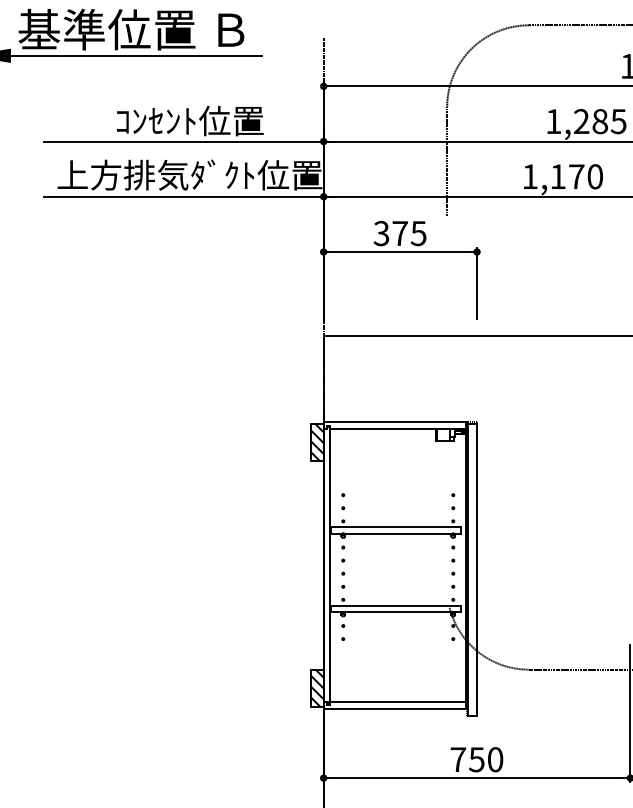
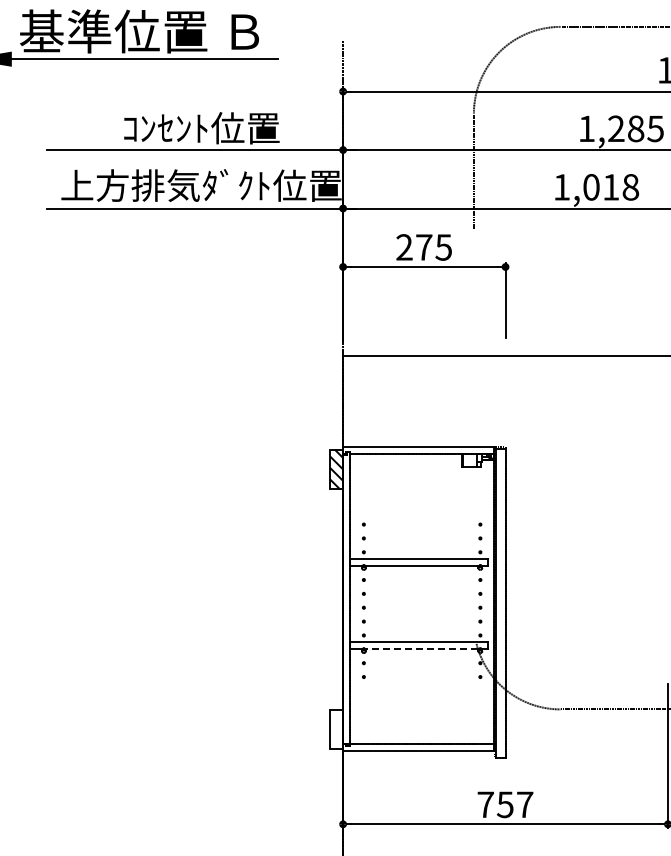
text: (577, 176) -> (611, 187), 1,170 -> 1,018
text: (381, 233) -> (404, 247), 375 -> 275
line: (397, 612) -> (421, 648), solid -> dashed
hatch: (317, 687) -> (336, 728), removed
text: (495, 759) -> (525, 804), 750 -> 757

